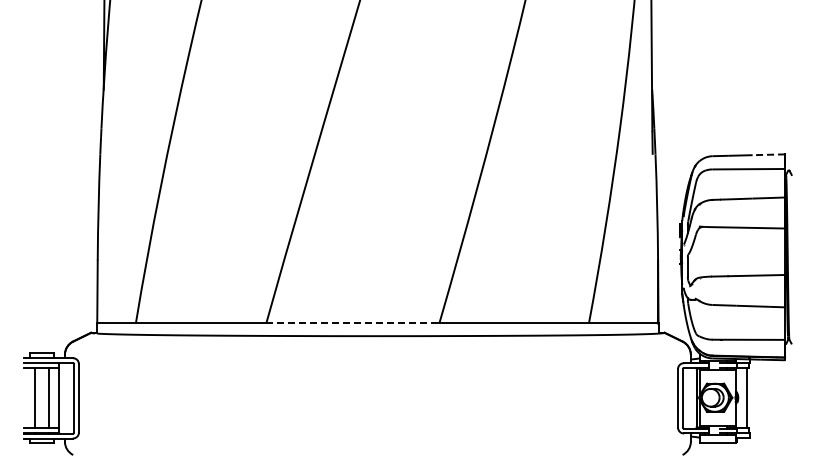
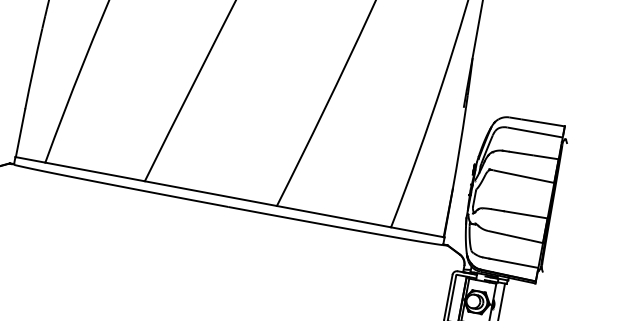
line: (769, 154) -> (552, 124), dashed -> solid
line: (353, 323) -> (211, 193), dashed -> solid

